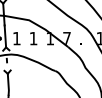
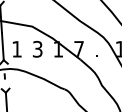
text: (33, 38) -> (37, 49), 1 -> 3

